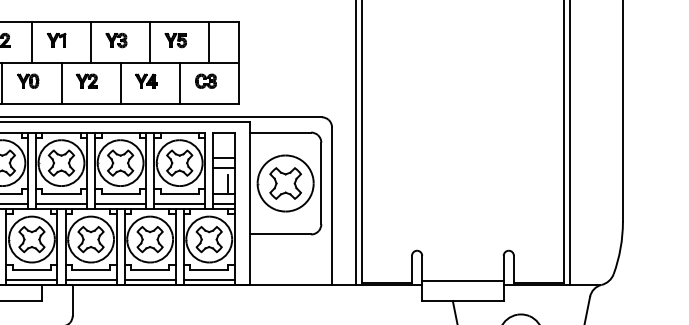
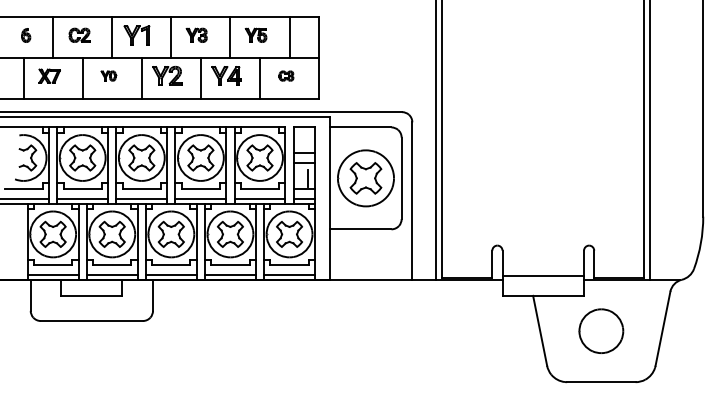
part: (57, 39) -> (137, 34), size x1.4
part: (28, 80) -> (108, 75), size x0.7
part: (87, 80) -> (167, 75), size x1.4
part: (146, 80) -> (226, 75), size x1.4
part: (206, 80) -> (286, 75), size x0.7

